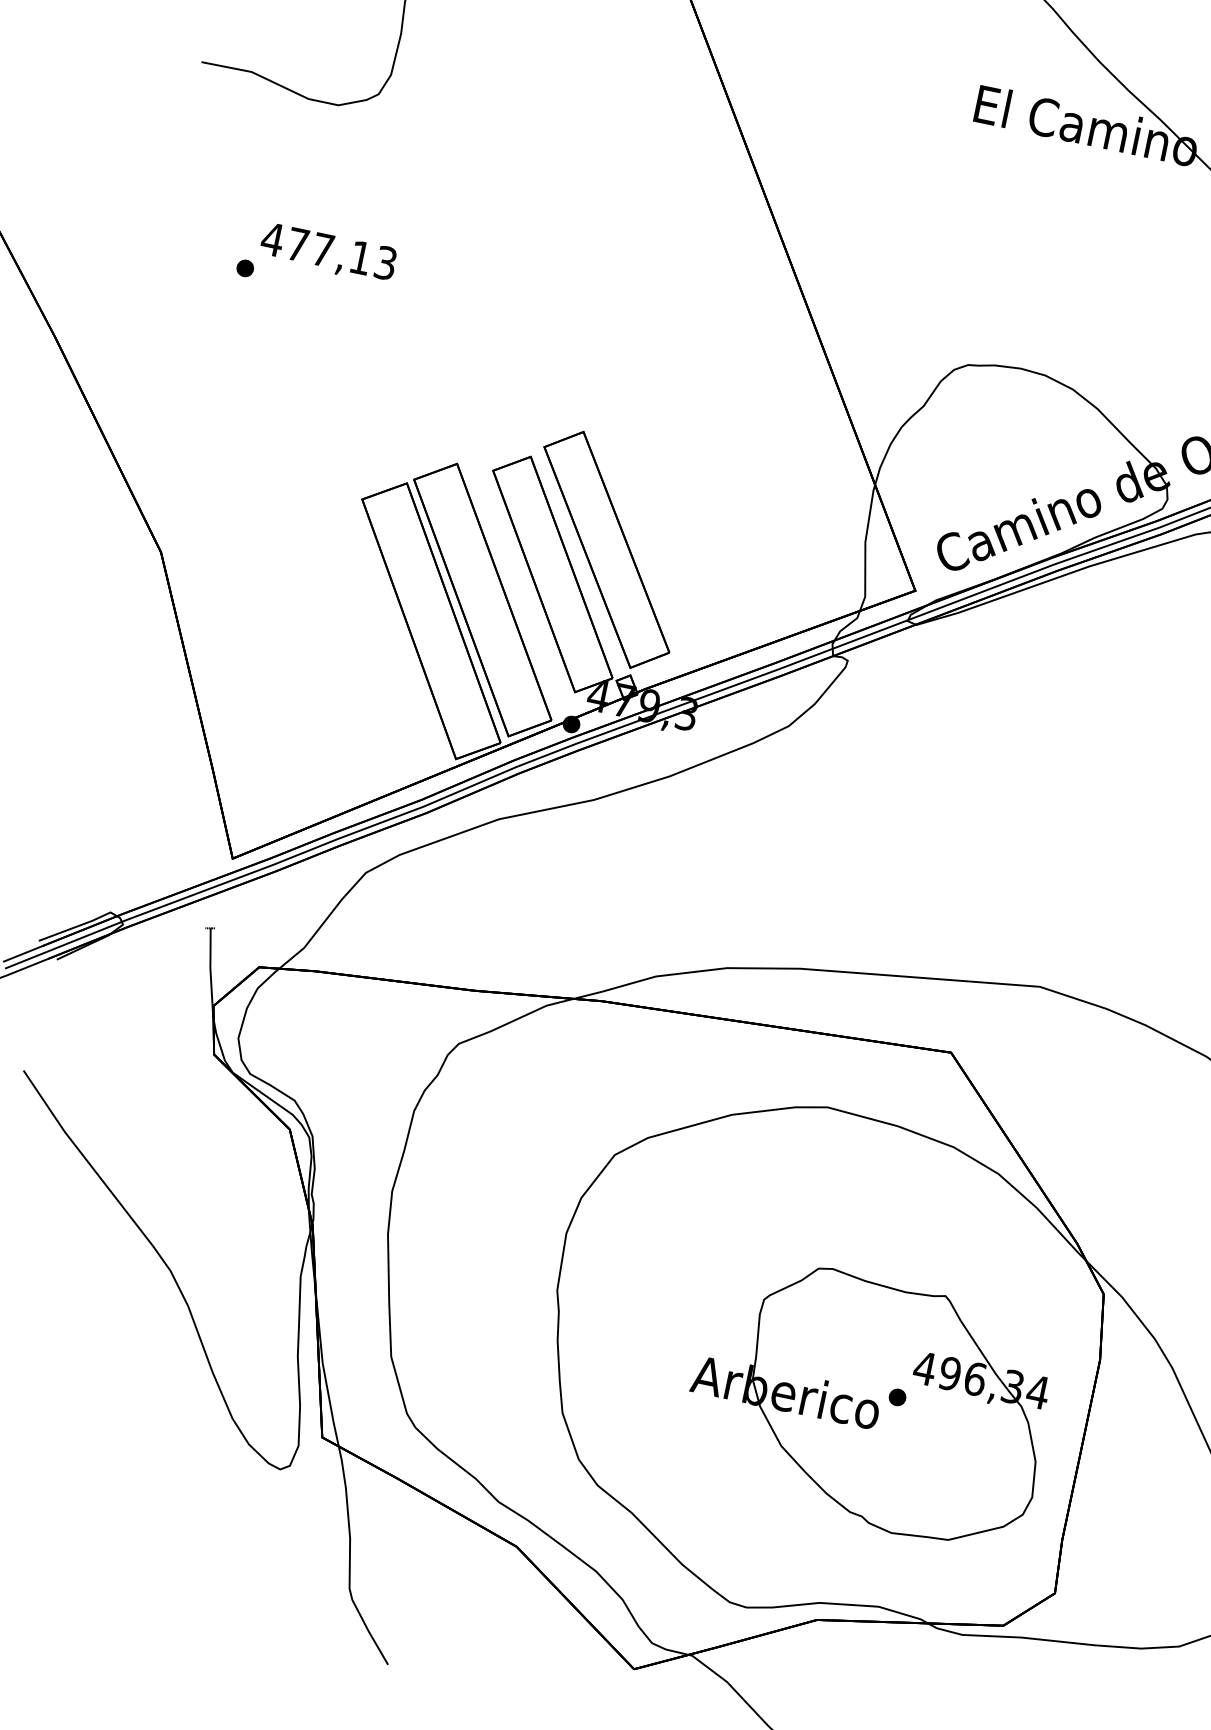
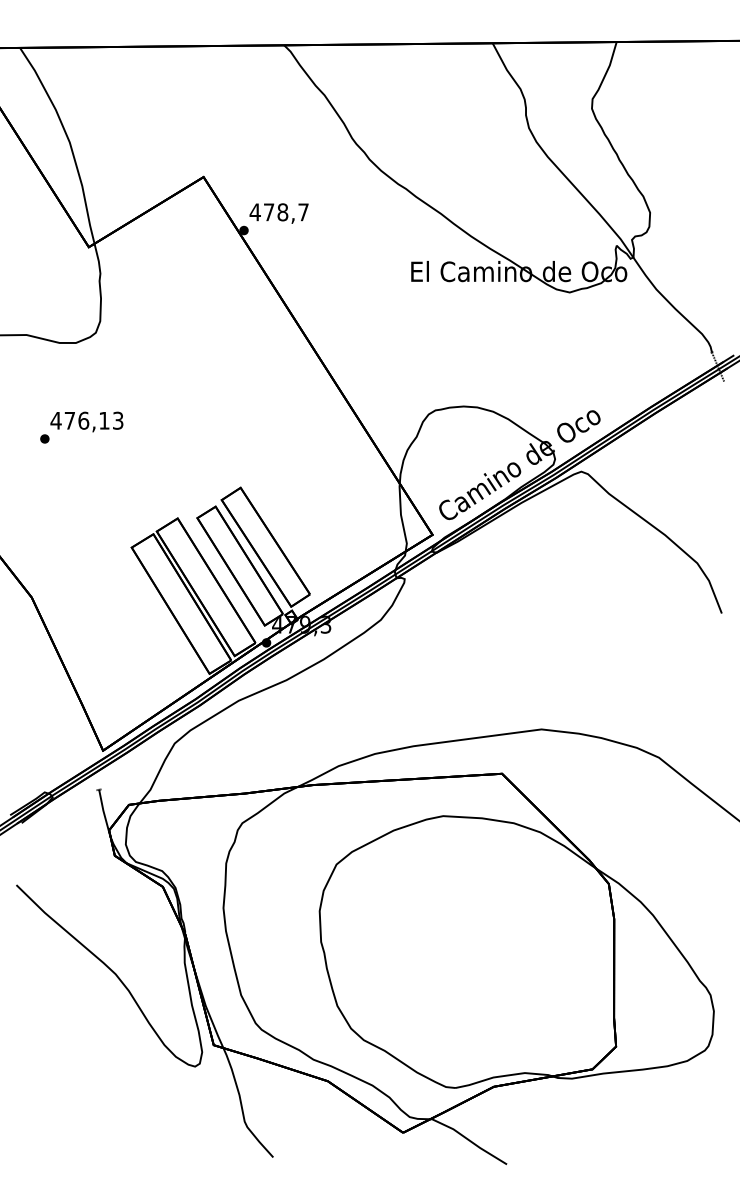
text: (322, 249) -> (83, 420), 477,13 -> 476,13
part: (869, 1402) -> (497, 966), removed

